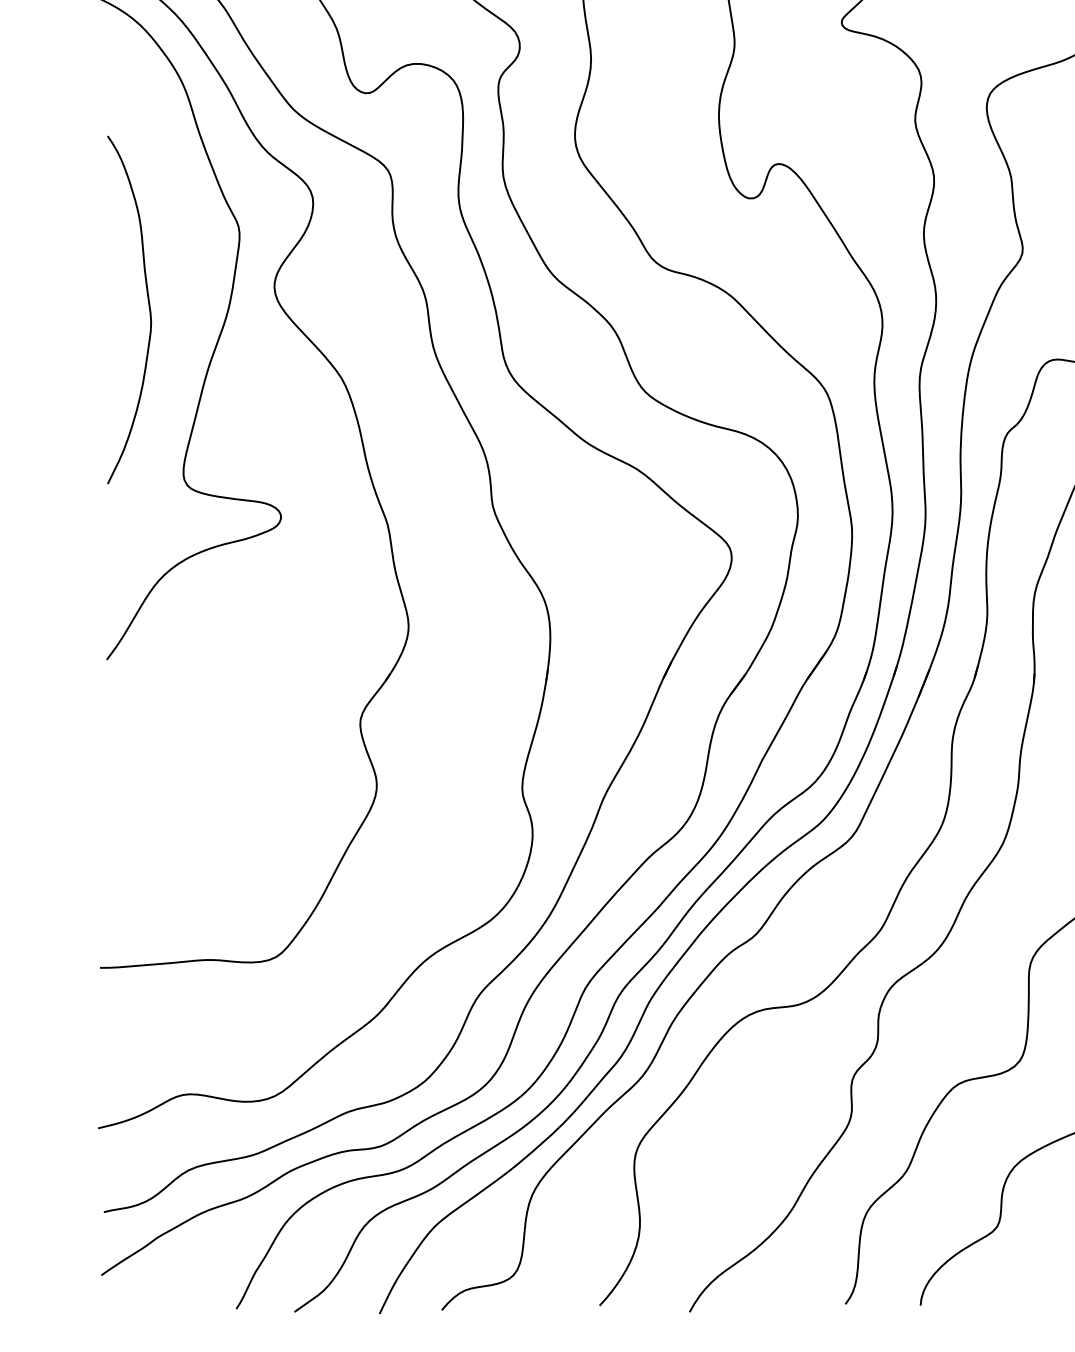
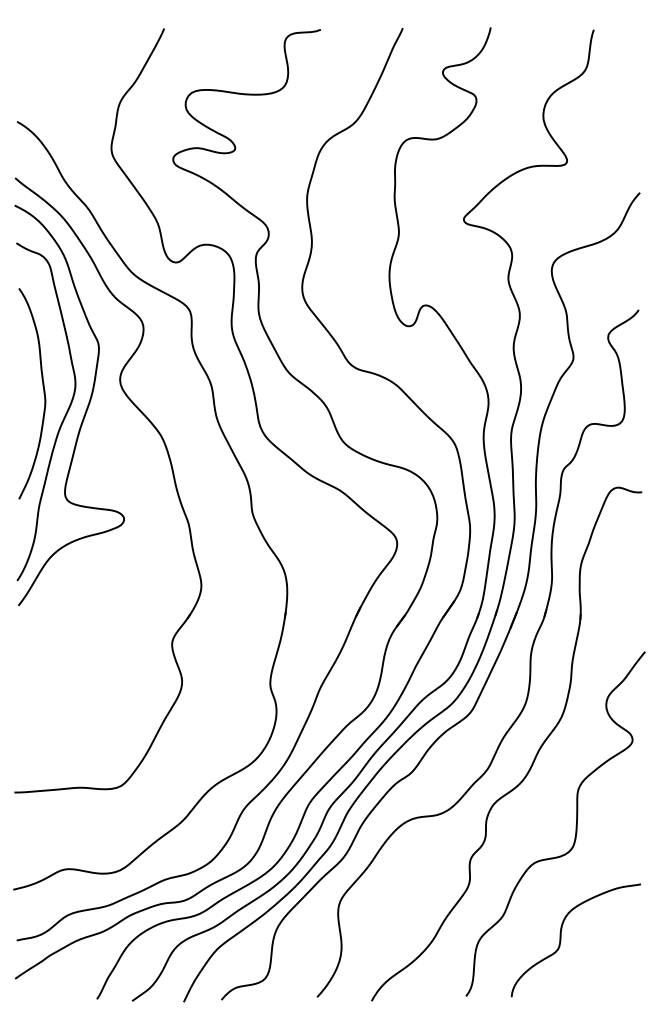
curve: (179, 352) -> (62, 419), added

